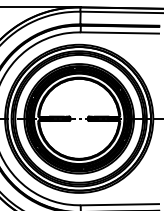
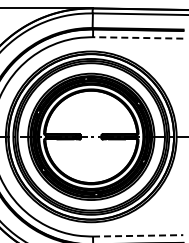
line: (119, 32) -> (137, 37), solid -> dashed
line: (120, 204) -> (138, 235), solid -> dashed

